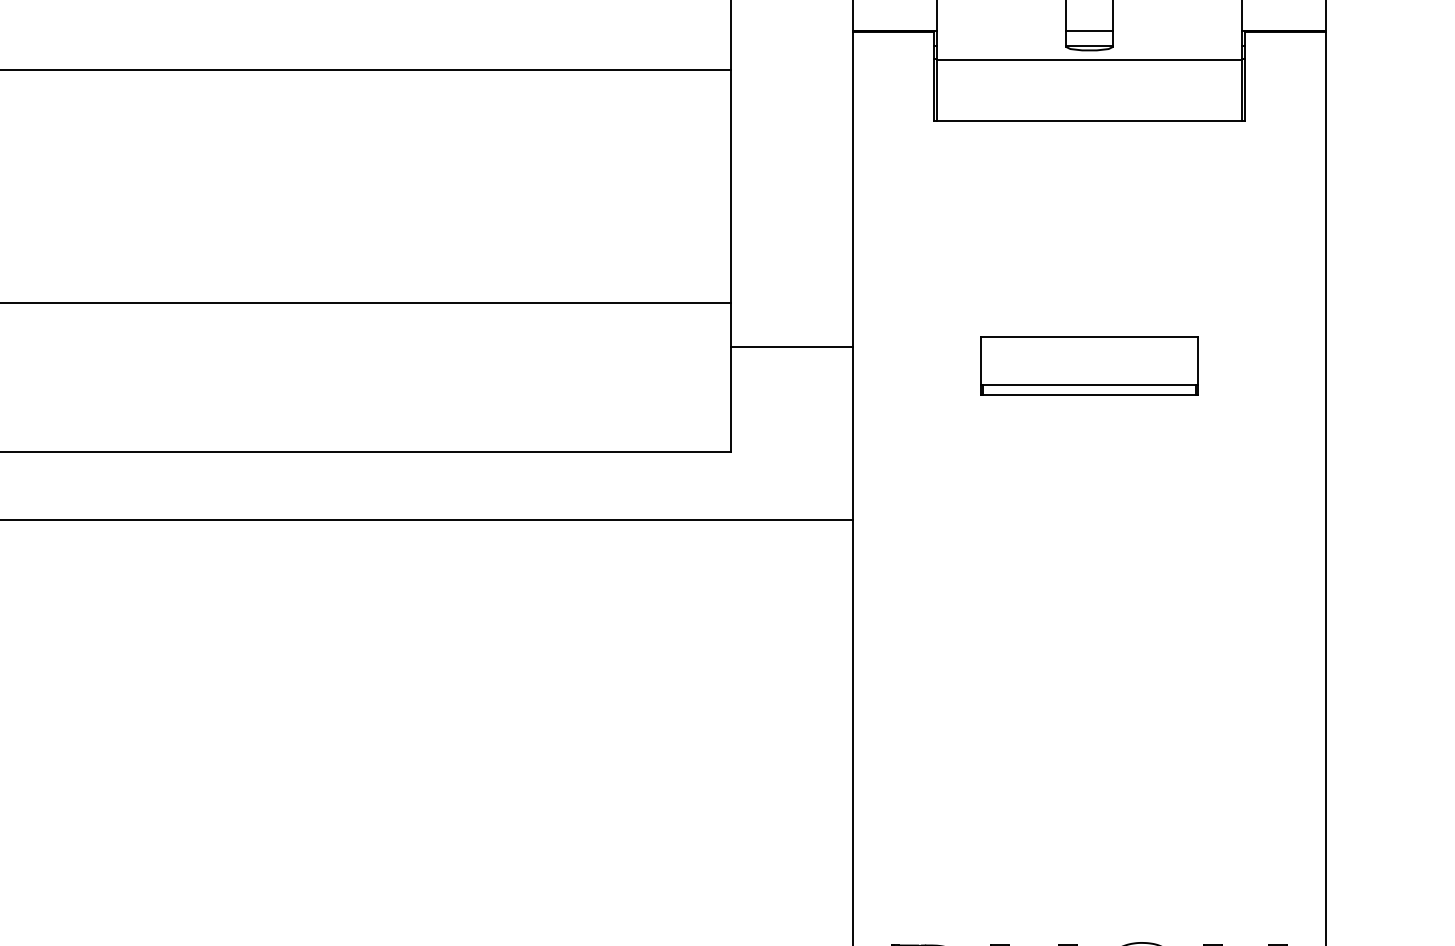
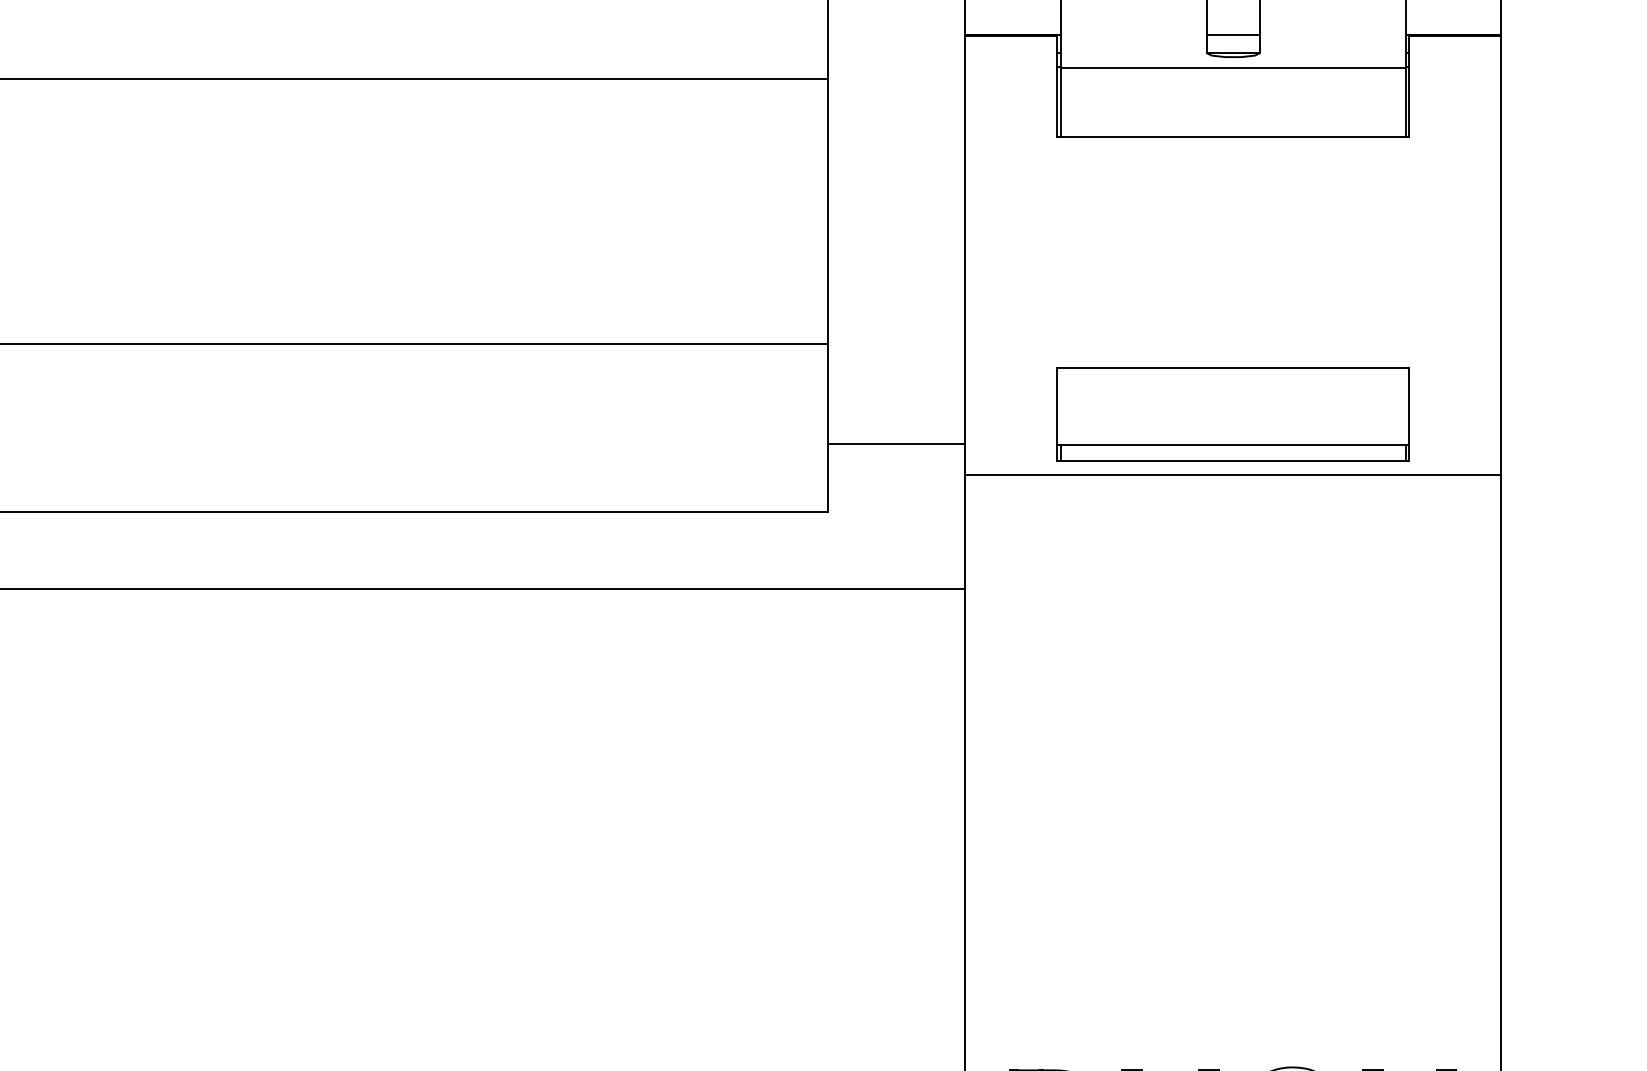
line: (791, 347) -> (896, 444), moved
part: (1088, 366) -> (1232, 414), size x1.43
line: (1089, 419) -> (1233, 475), added

